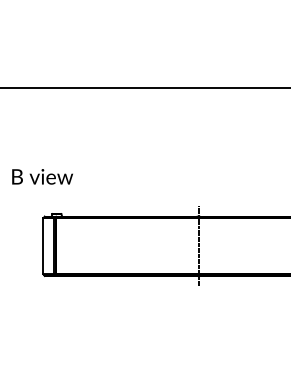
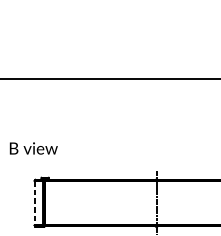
line: (43, 246) -> (34, 203), solid -> dashed

